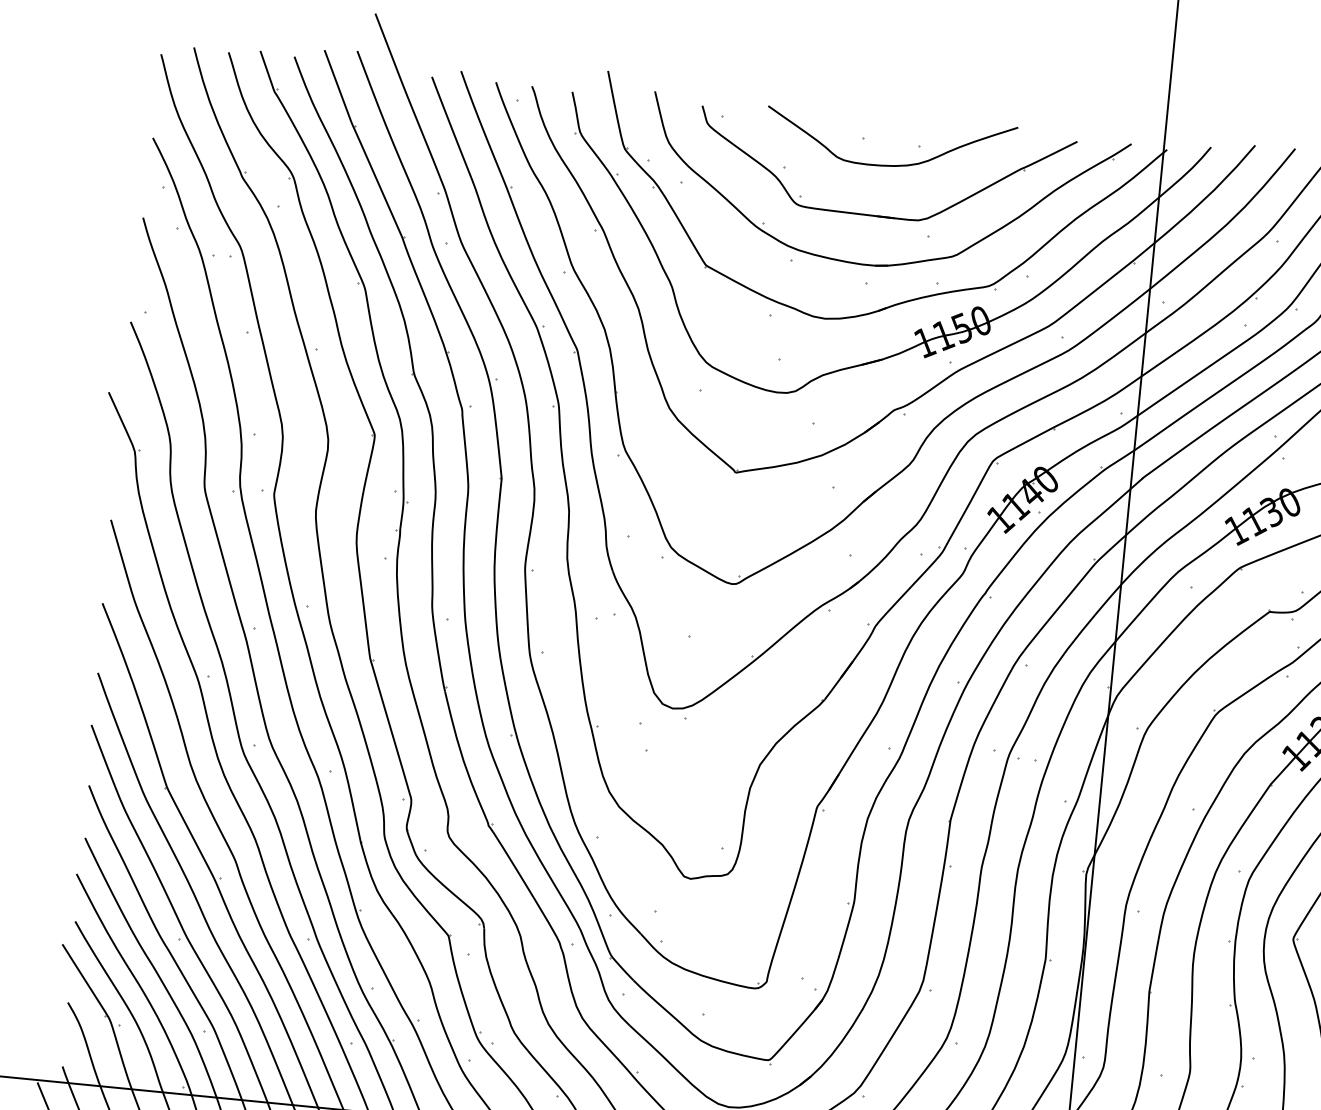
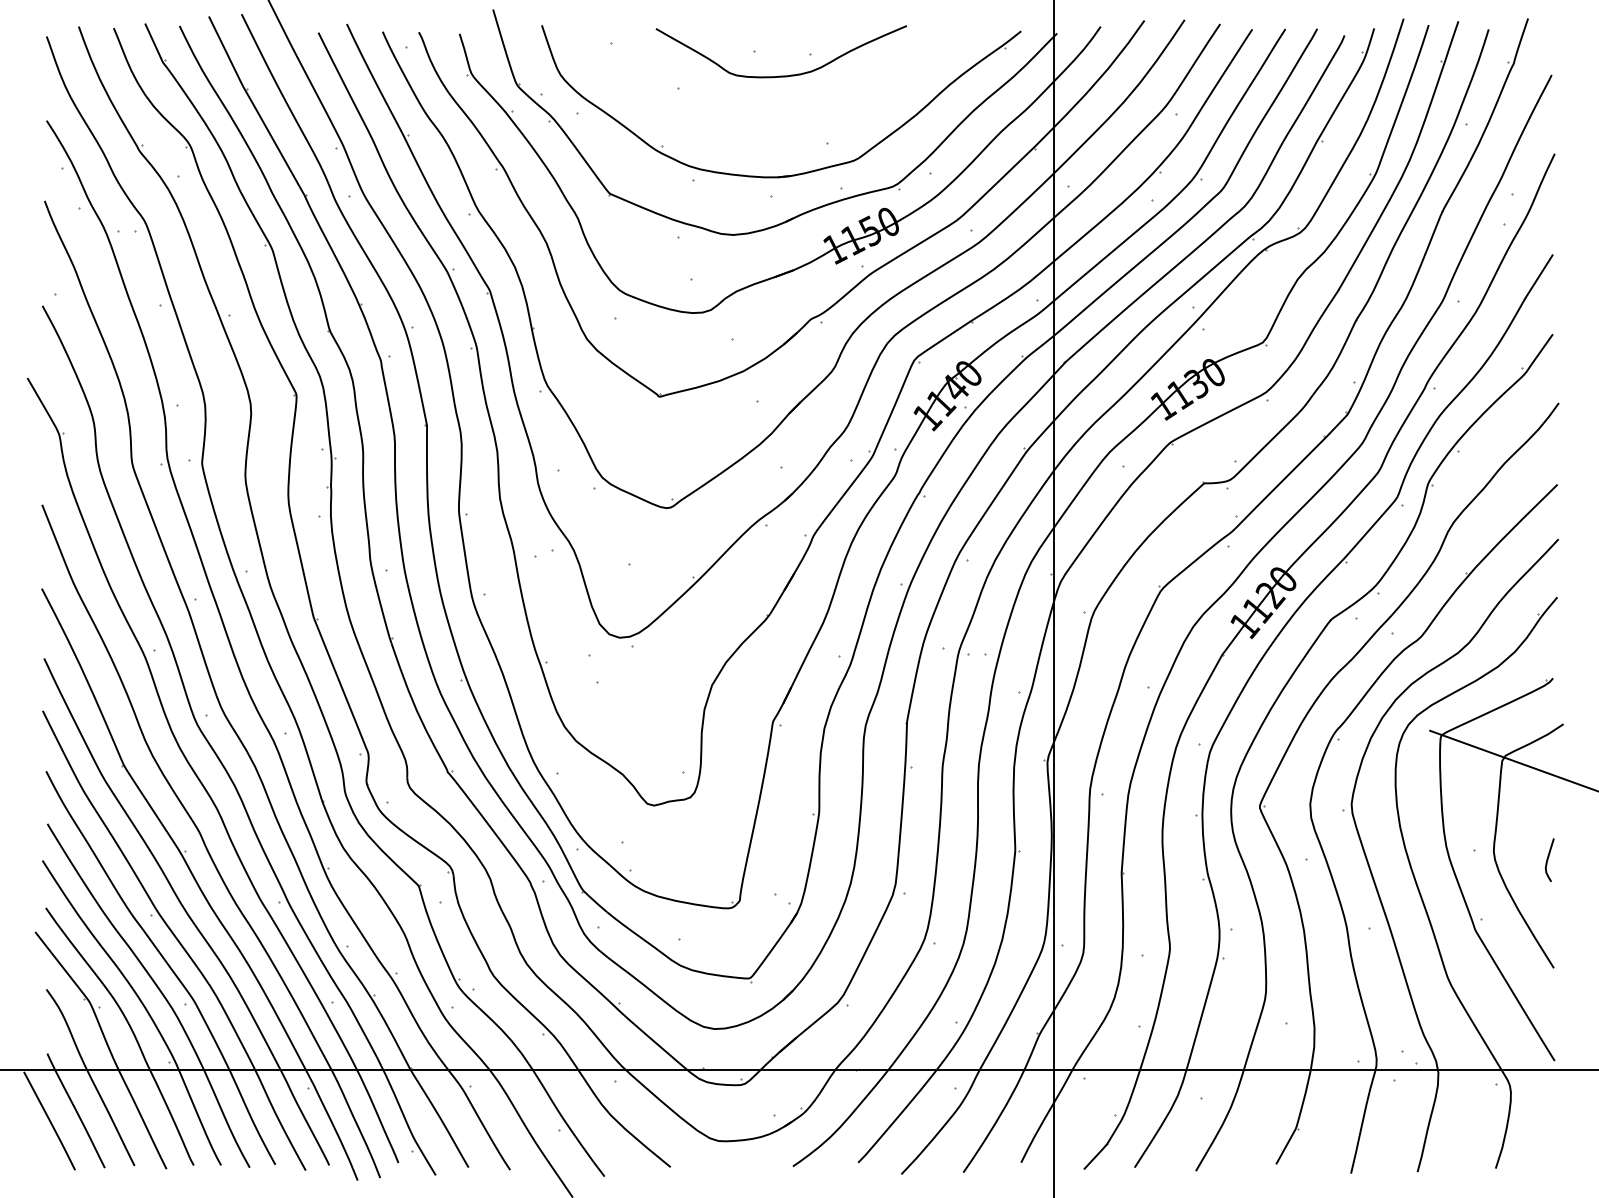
part: (872, 214) -> (770, 126), removed

